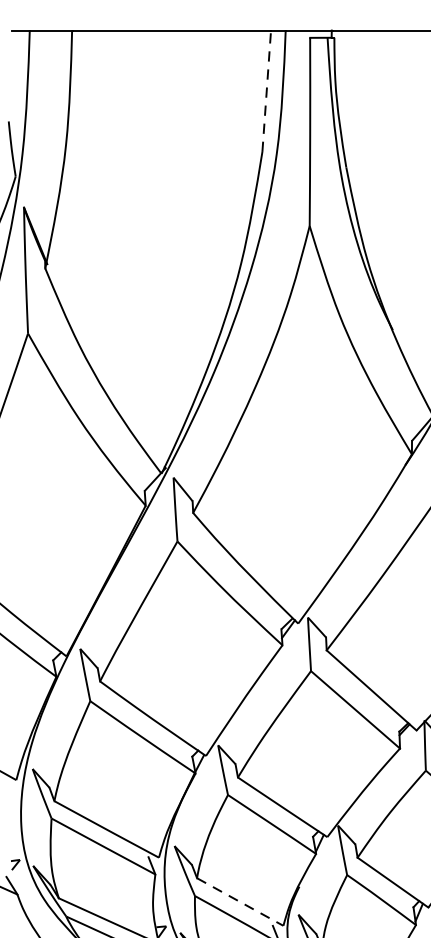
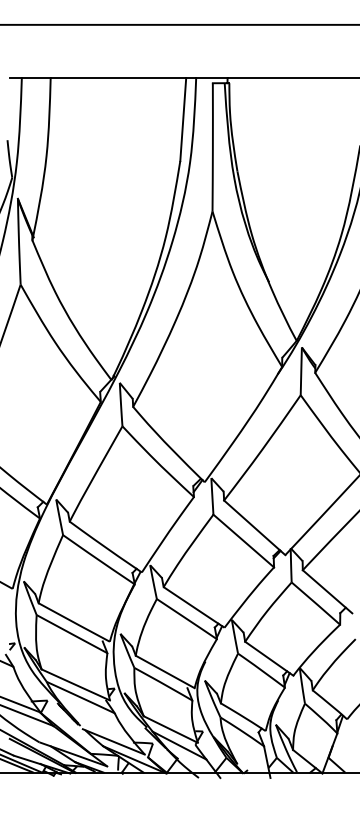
line: (267, 91) -> (183, 119), dashed -> solid
line: (240, 901) -> (165, 671), dashed -> solid

